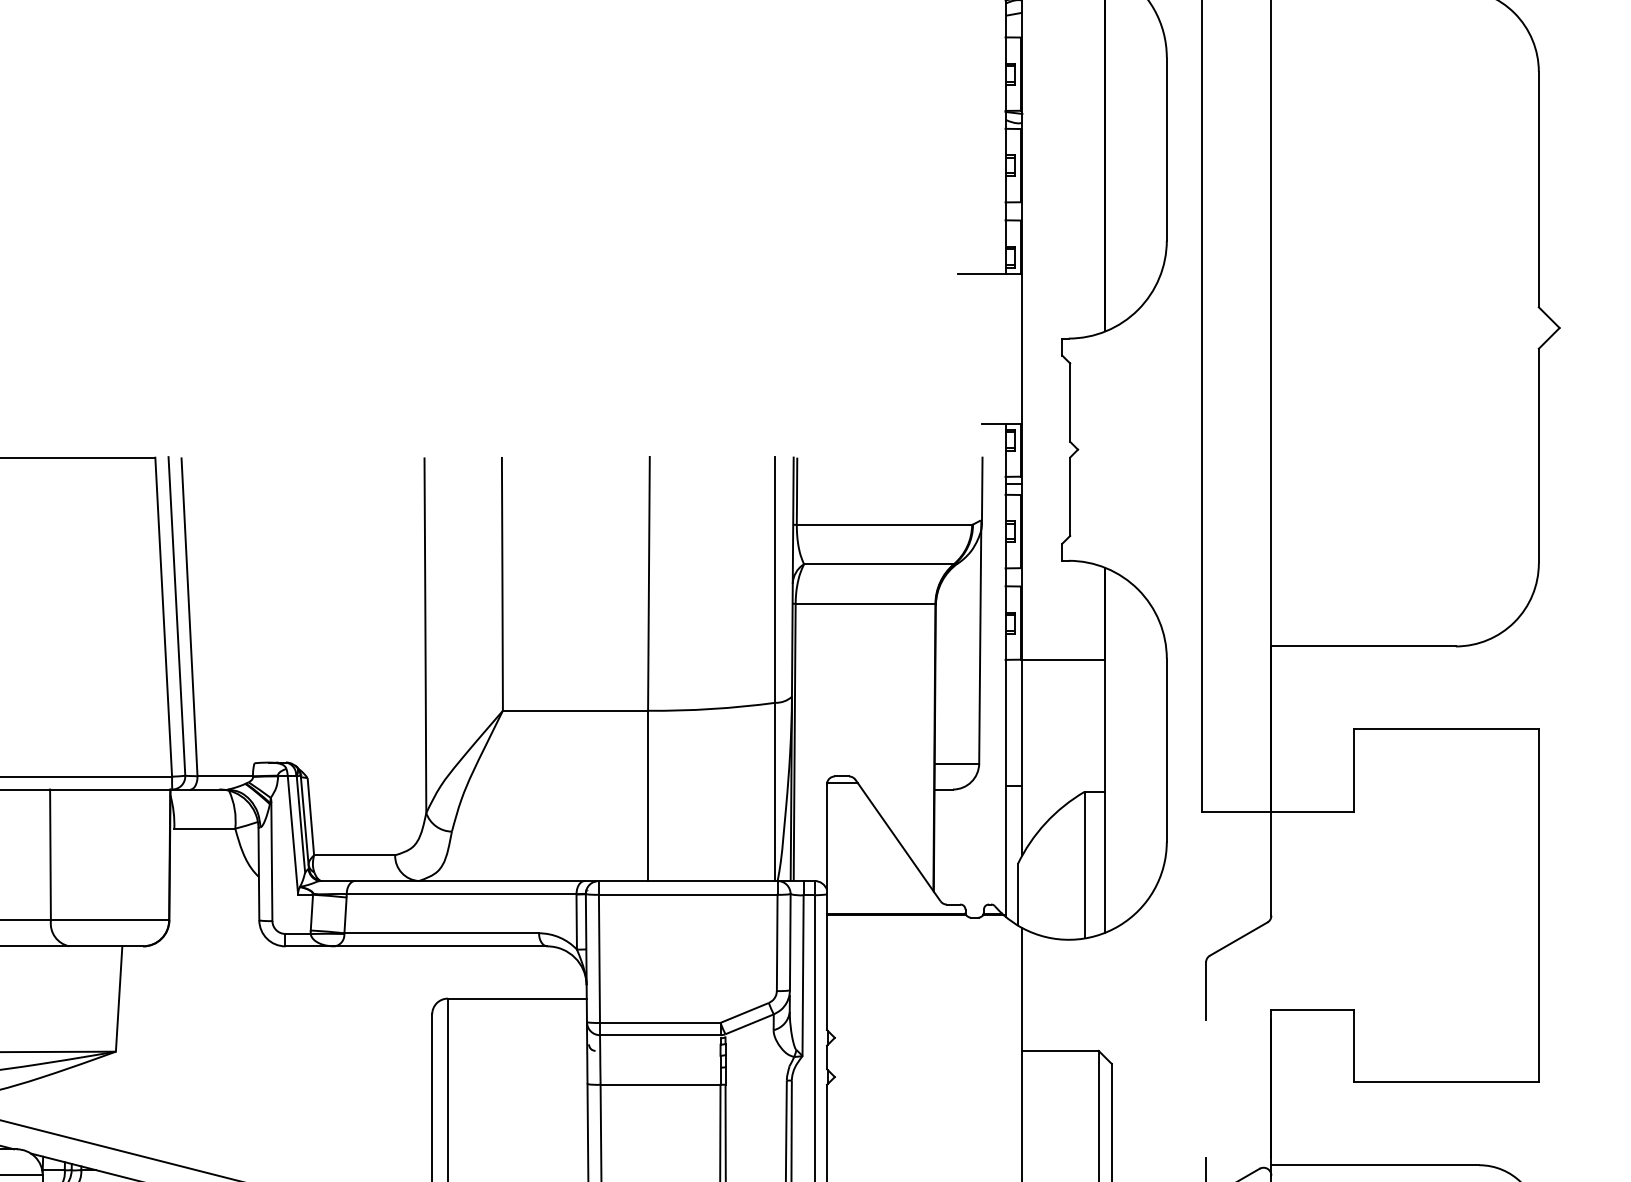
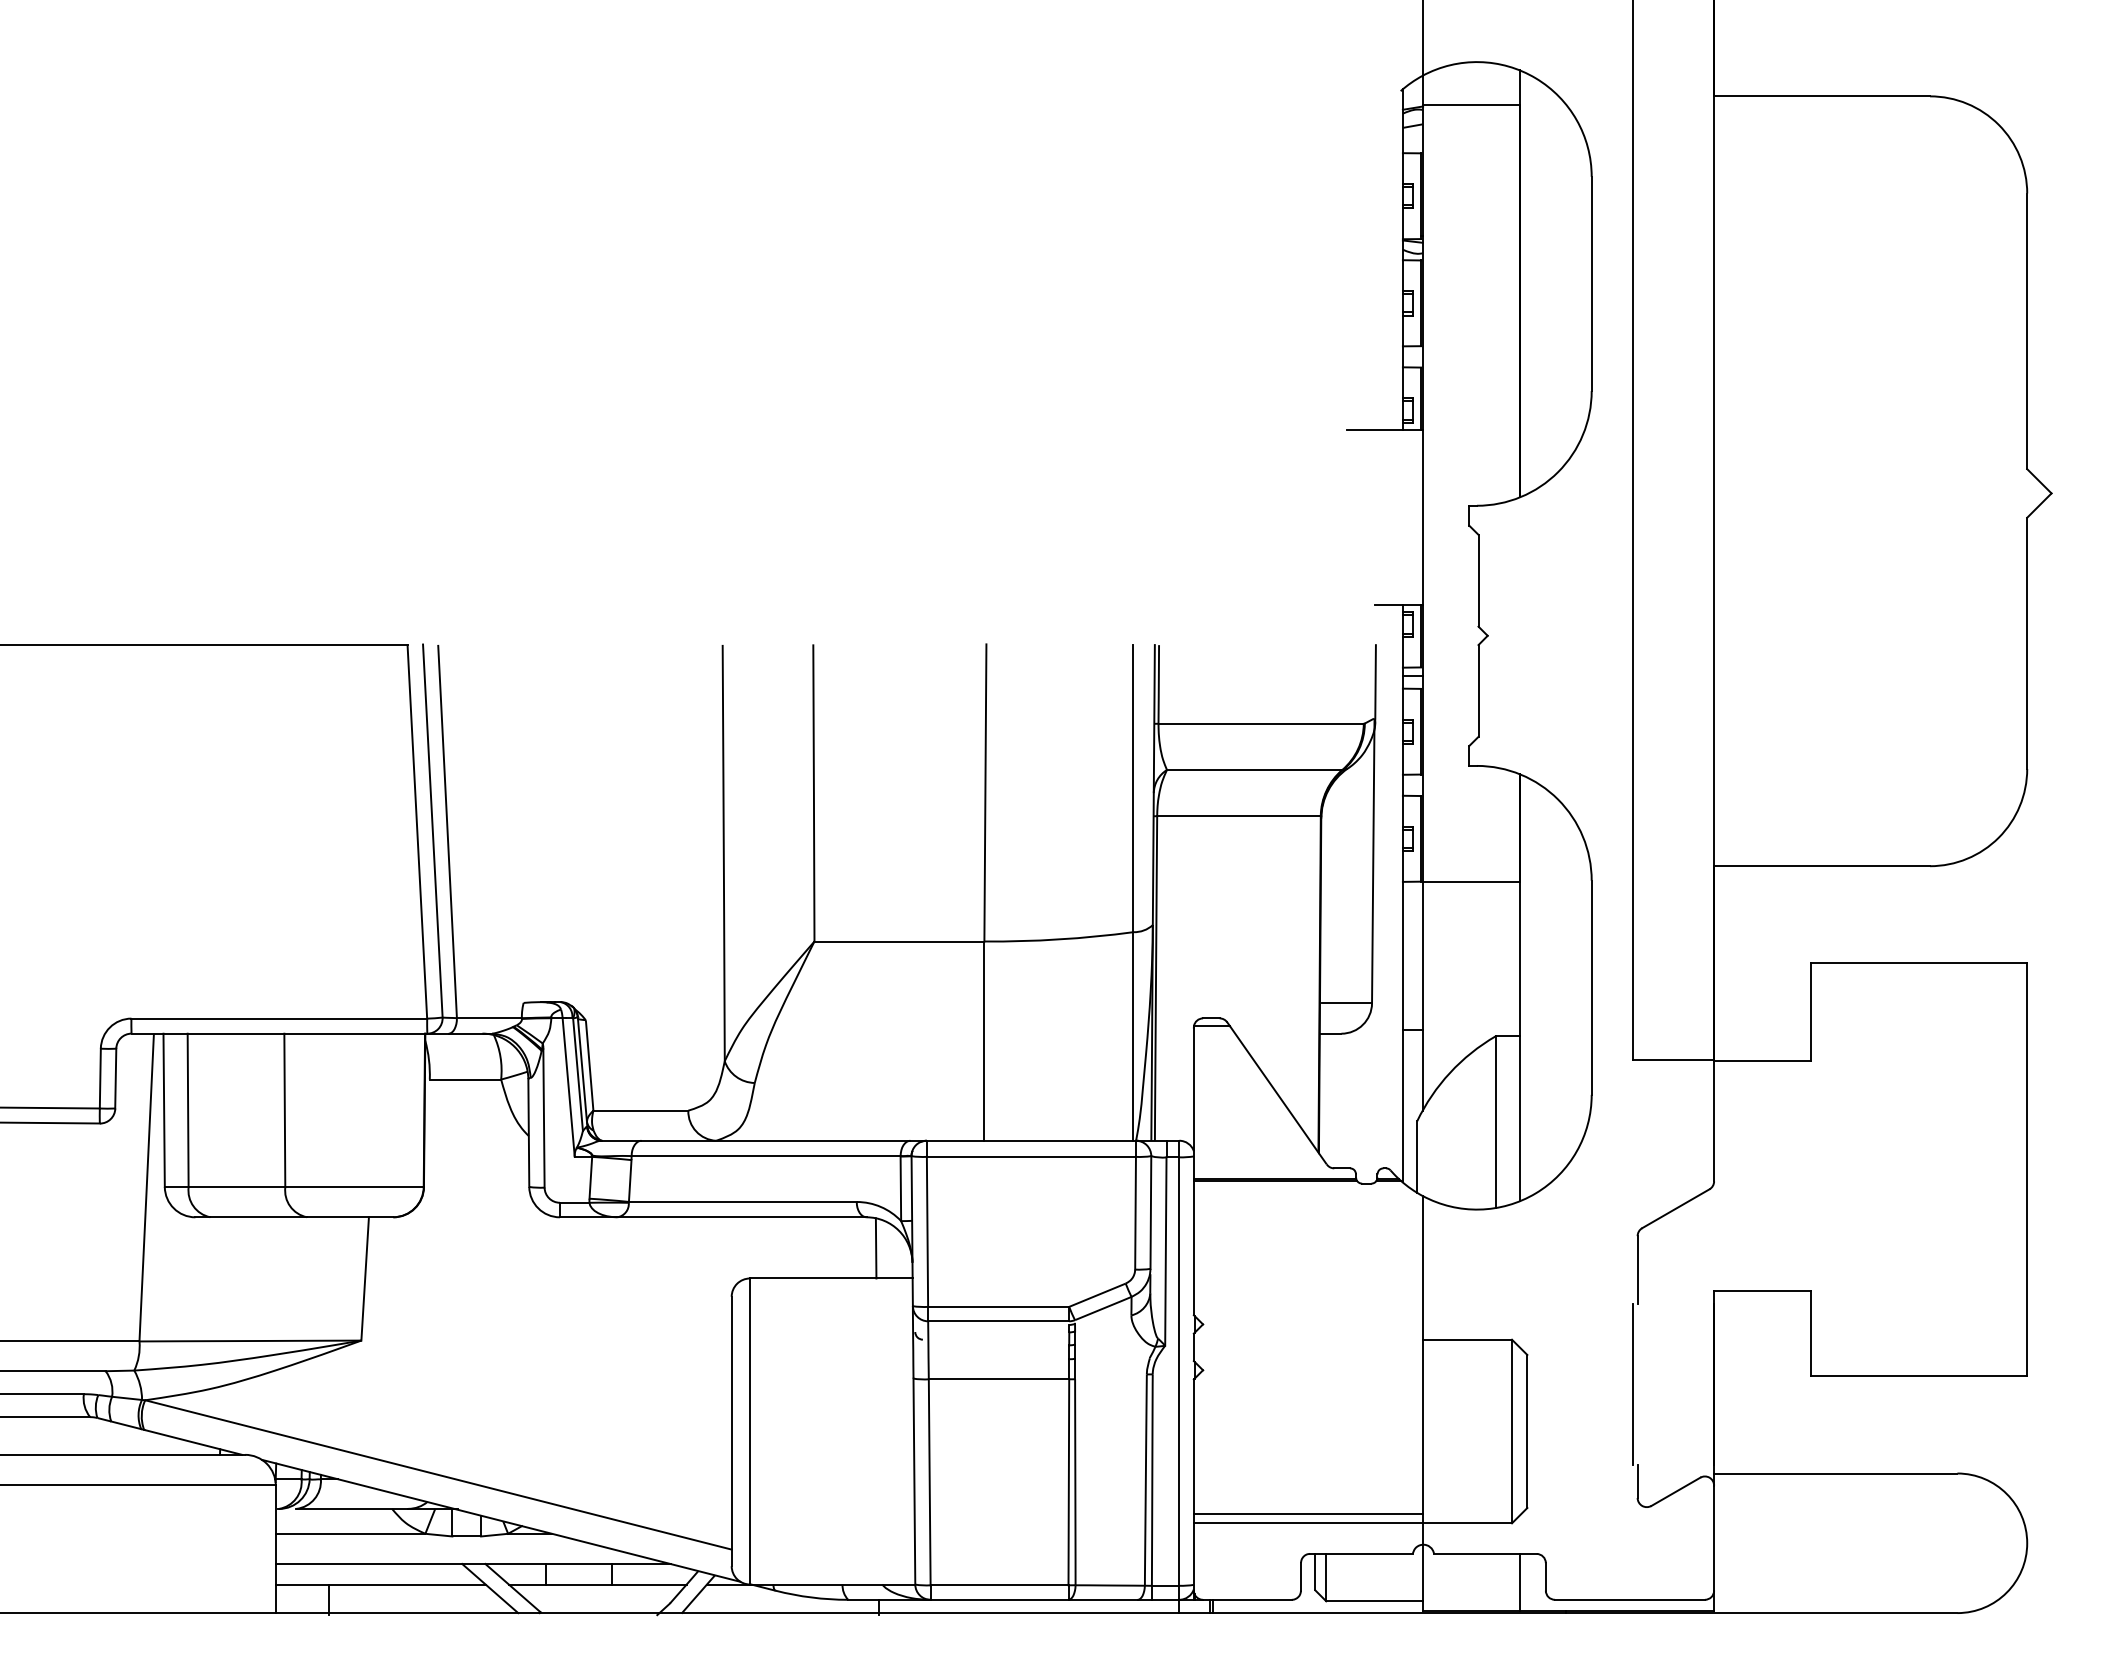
line: (555, 973) -> (875, 1248), added
line: (1201, 1088) -> (1632, 1383), added

